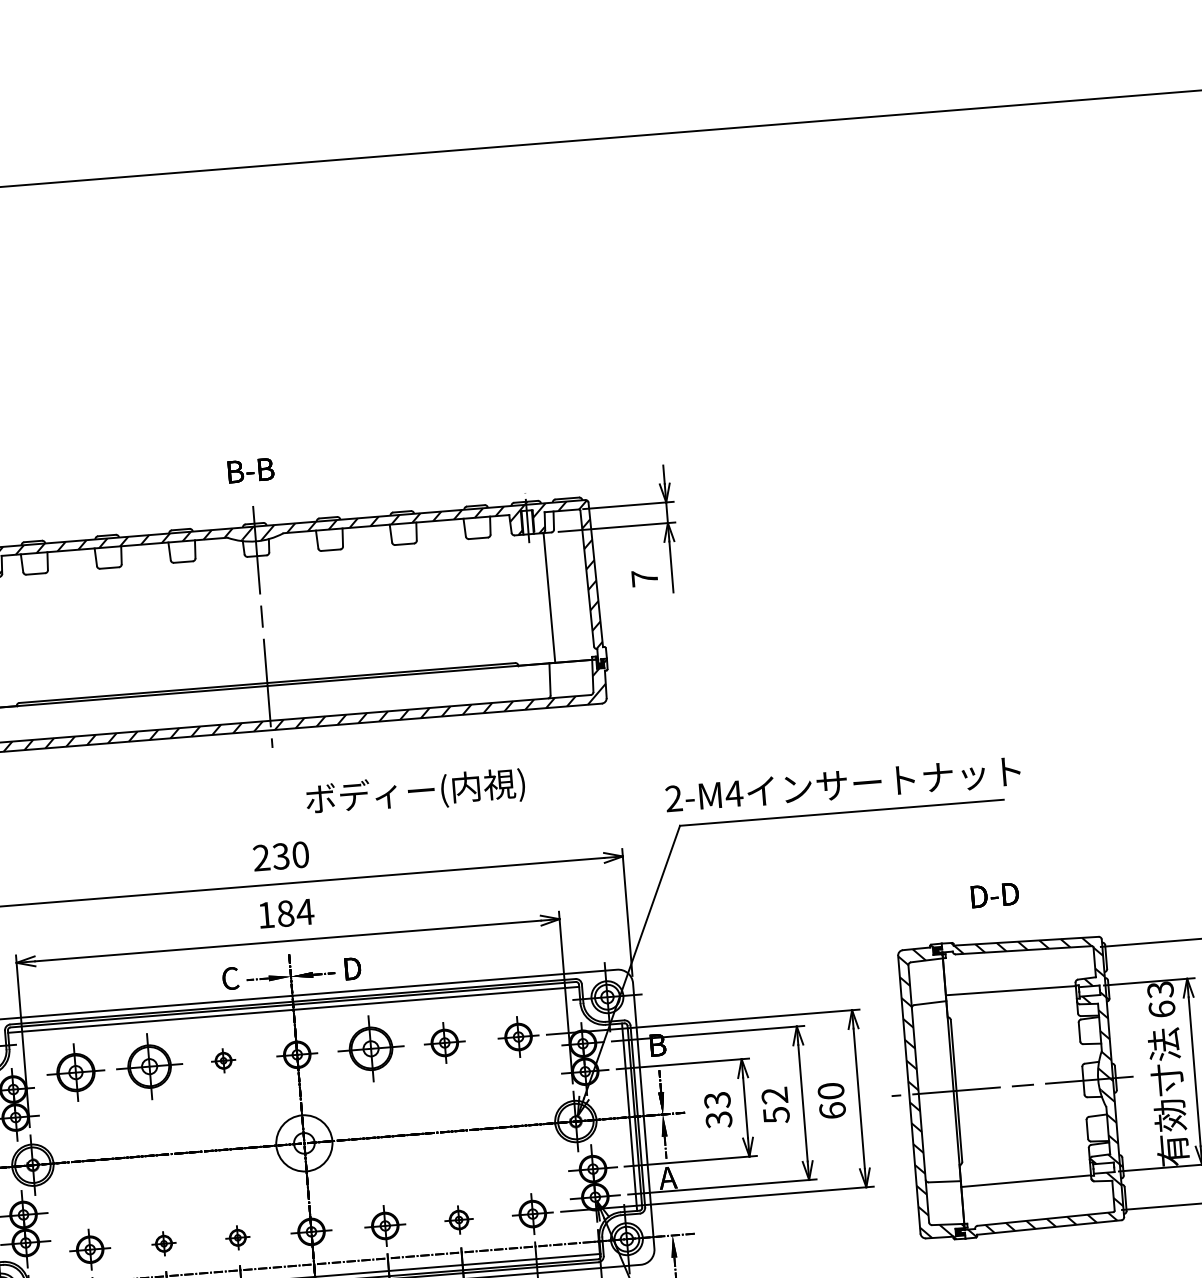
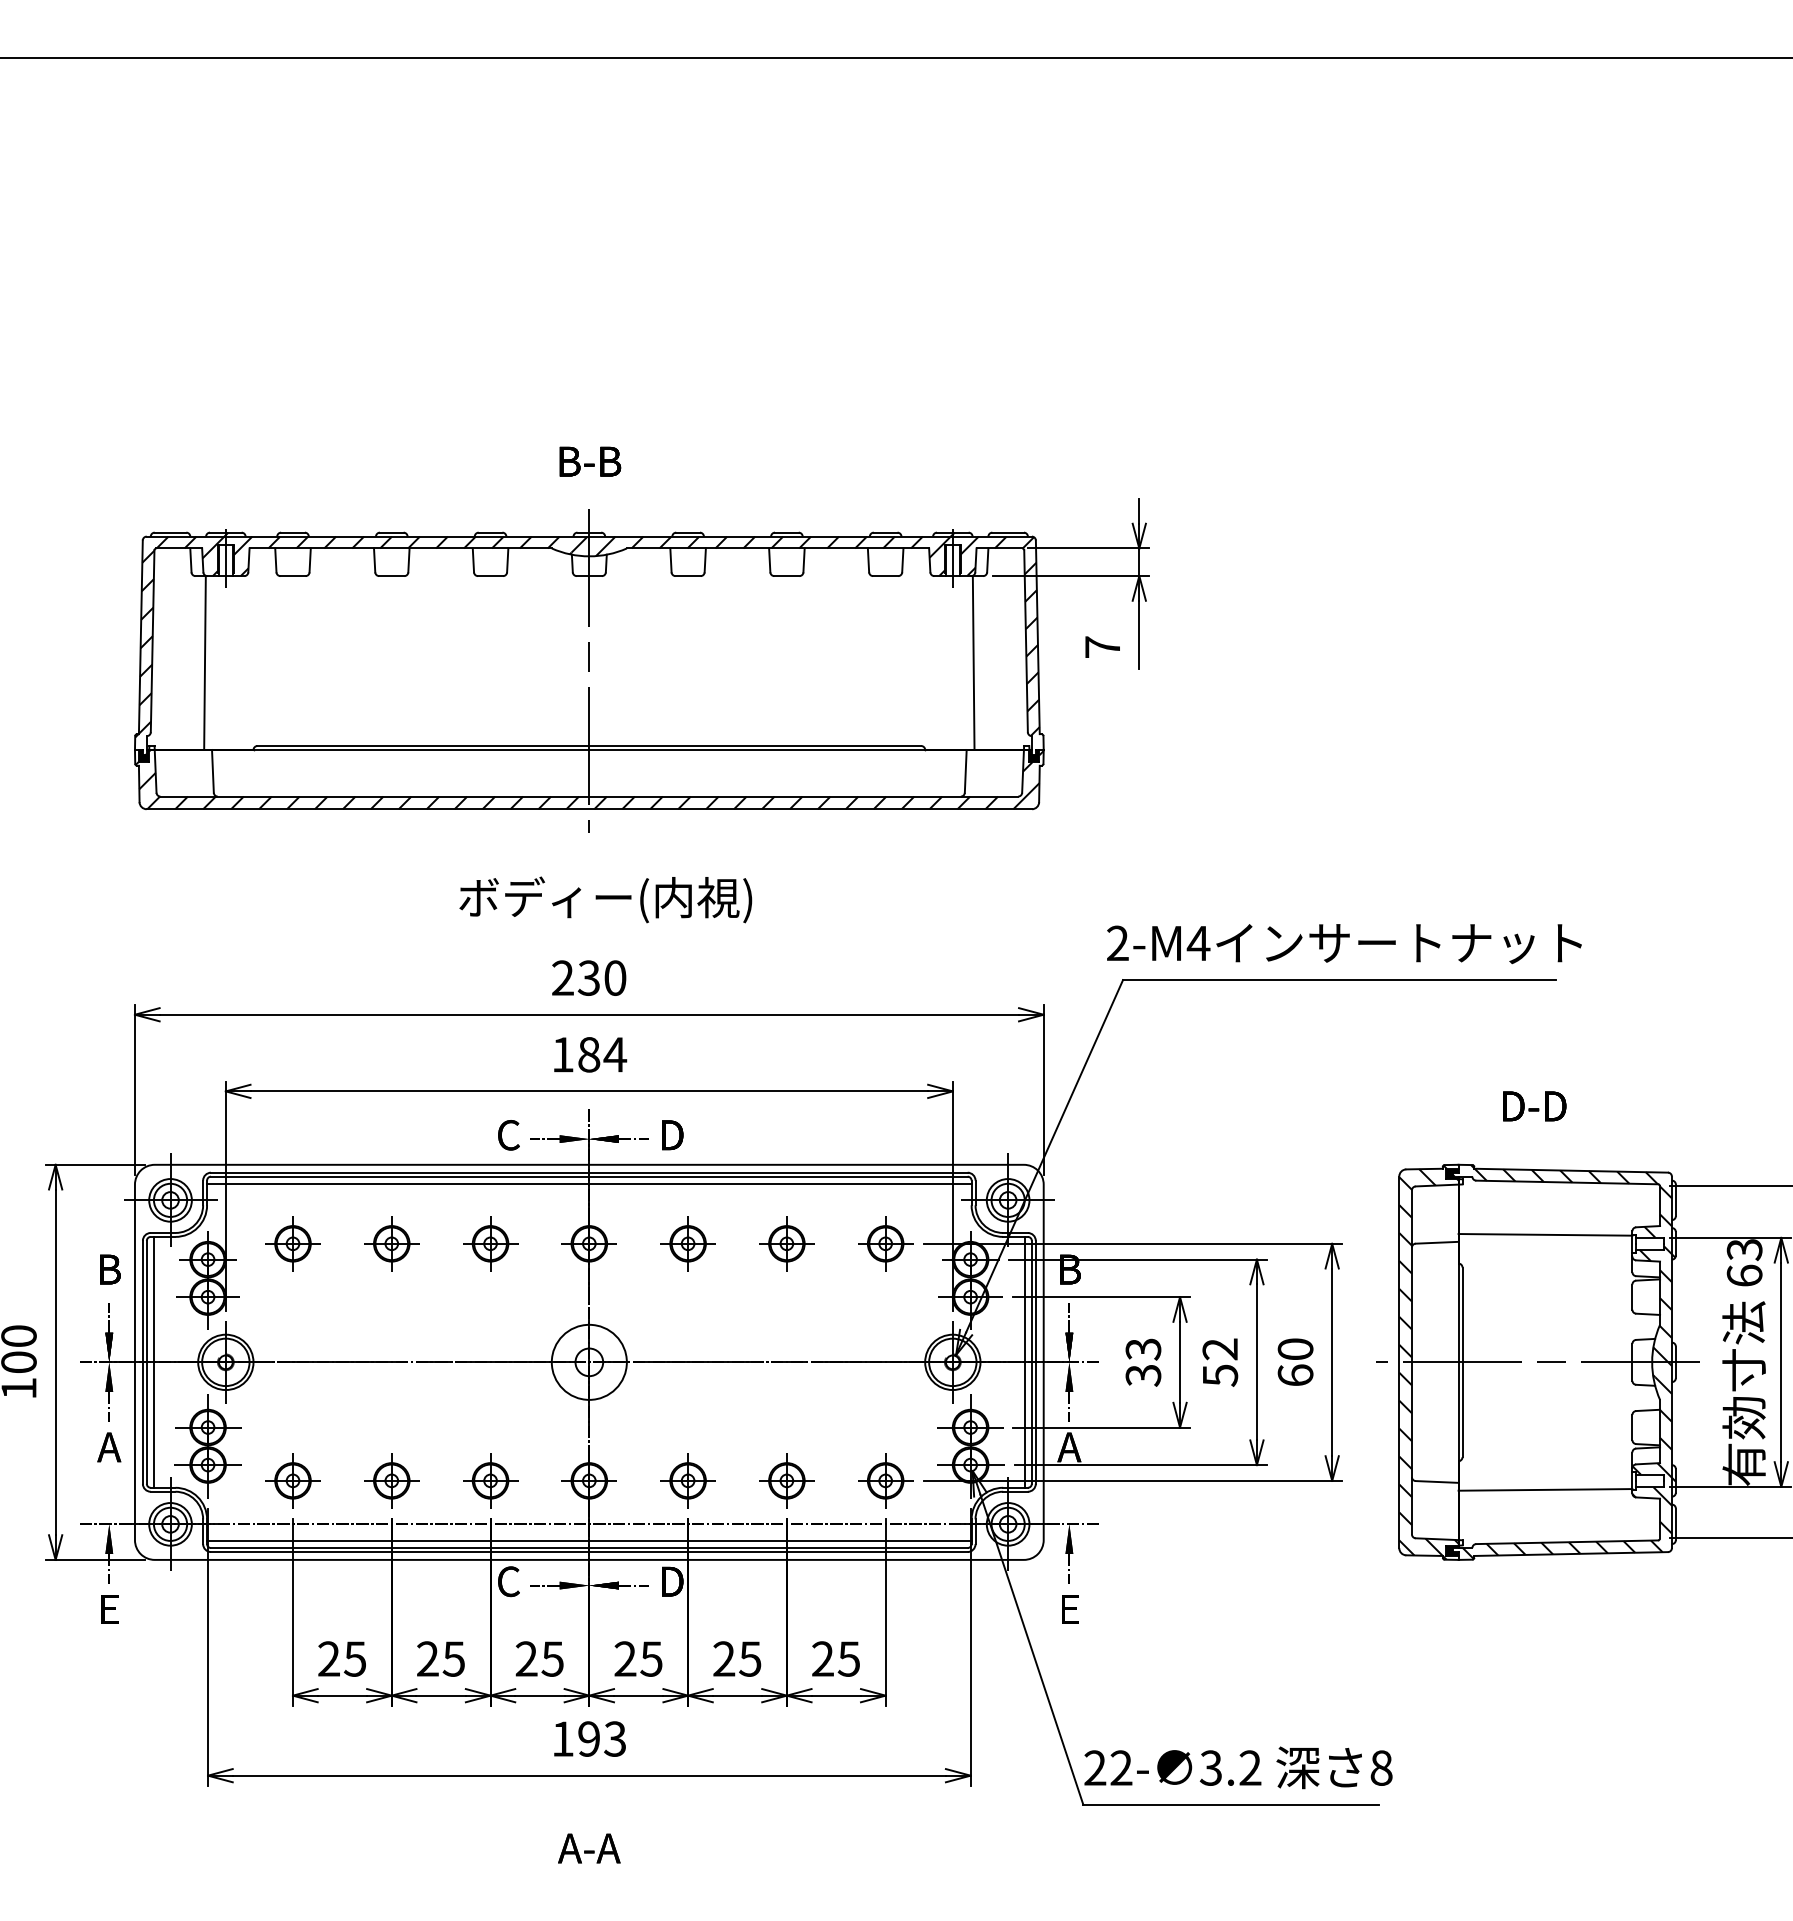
text: (415, 792) -> (605, 899), moved
part: (370, 1048) -> (687, 1243), size x0.62
part: (223, 1060) -> (490, 1243), size x1.67
part: (149, 1066) -> (391, 1243), size x0.62
part: (75, 1072) -> (292, 1243), size x0.71
part: (458, 1219) -> (786, 1480), size x1.43
part: (237, 1237) -> (490, 1480), size x1.67
part: (163, 1243) -> (391, 1480), size x1.67

